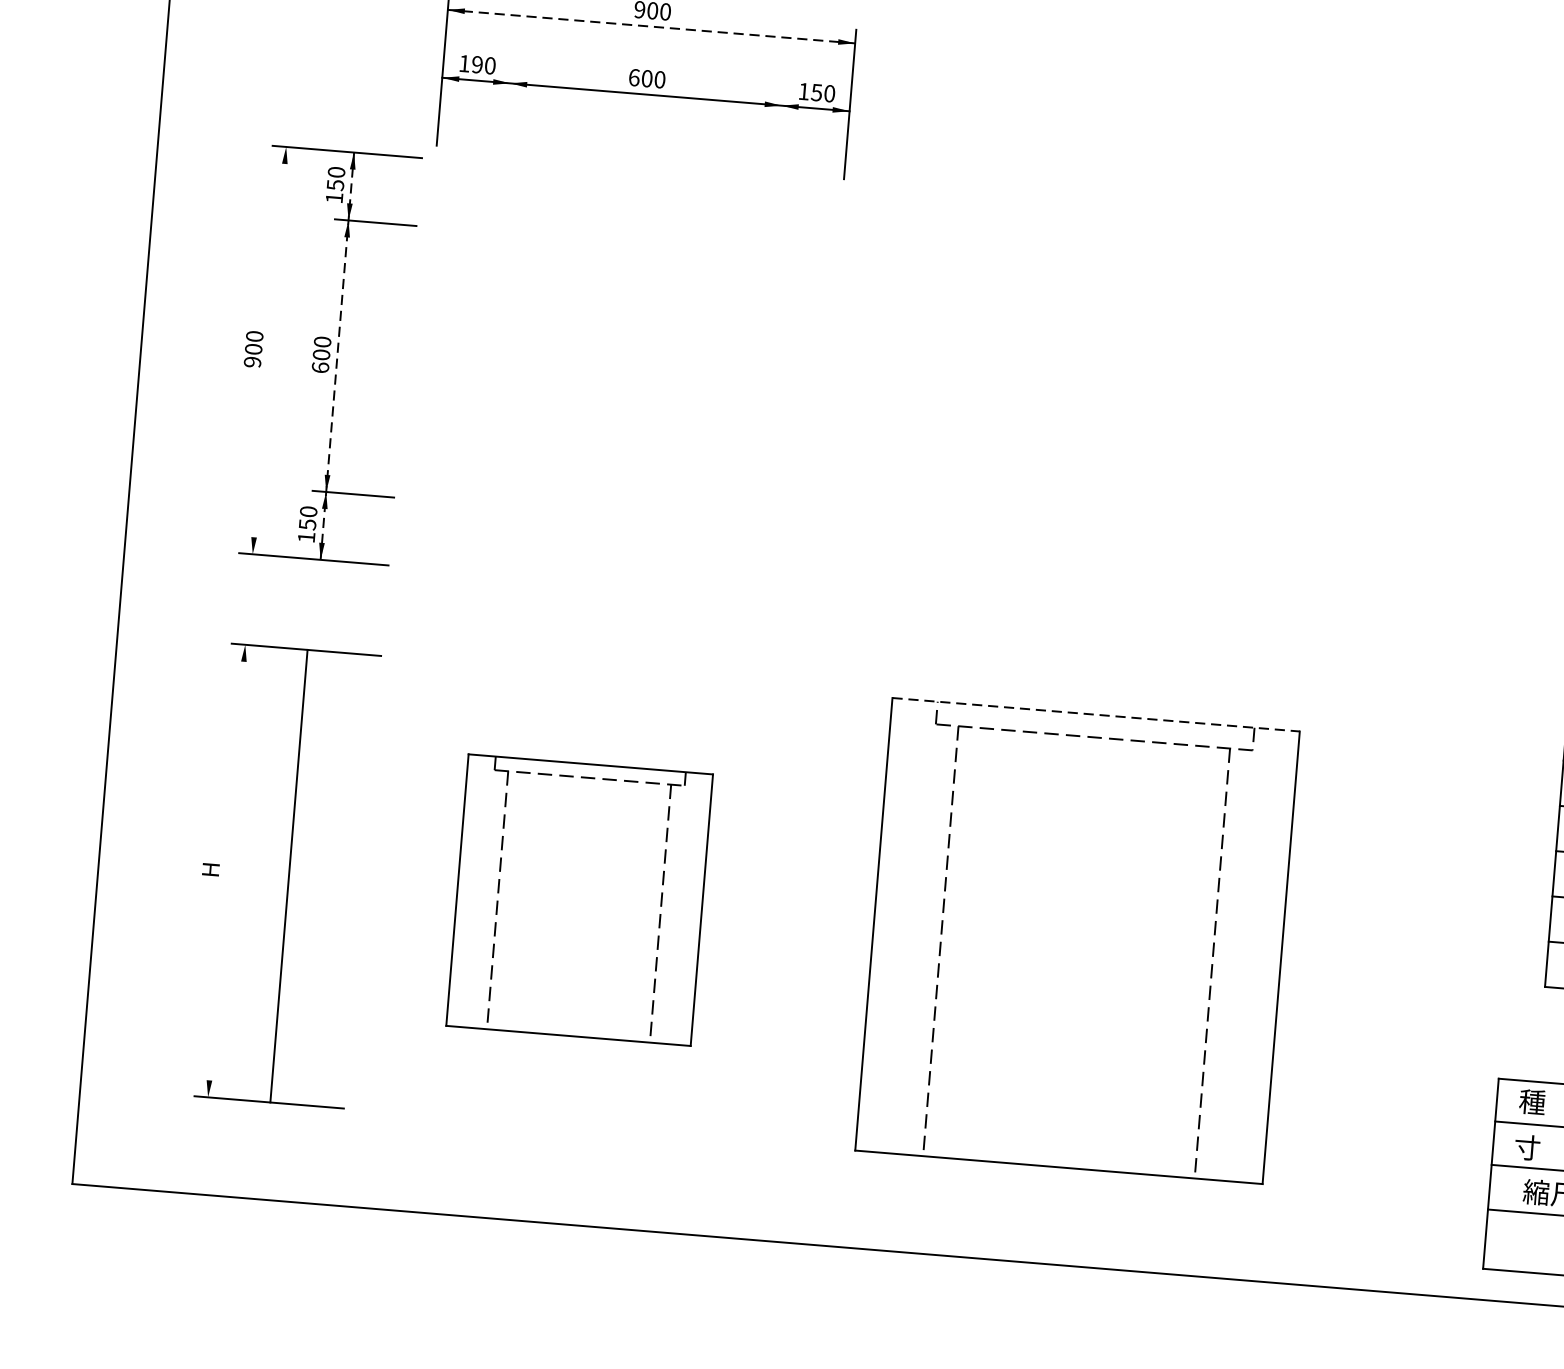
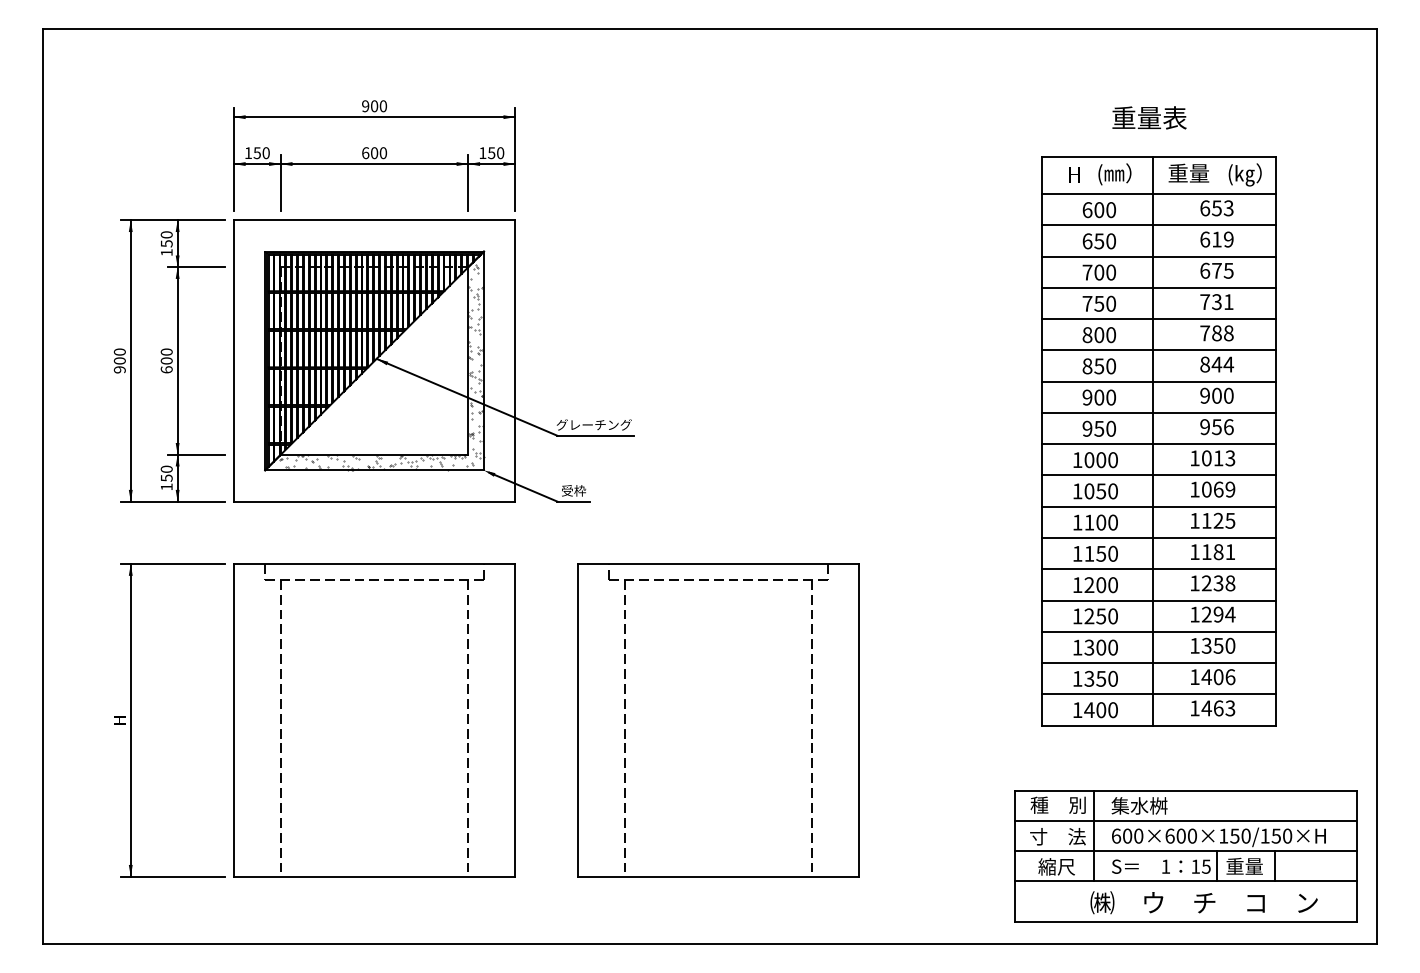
line: (651, 27) -> (374, 117), dashed -> solid
text: (476, 63) -> (256, 152), 190 -> 150
line: (507, 110) -> (280, 182), added
line: (779, 132) -> (468, 182), added
line: (269, 349) -> (130, 360), added
line: (337, 355) -> (177, 360), dashed -> solid
part: (707, 385) -> (433, 360), added
line: (1096, 715) -> (718, 564), dashed -> solid
line: (288, 876) -> (130, 720), moved
part: (579, 900) -> (374, 720), size x1.67

